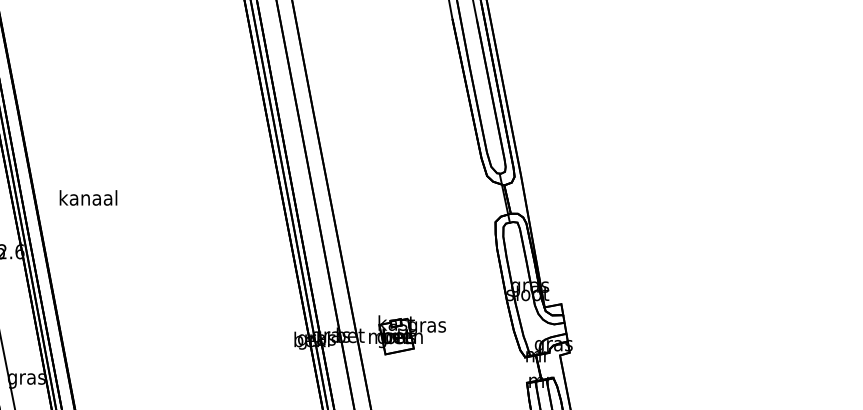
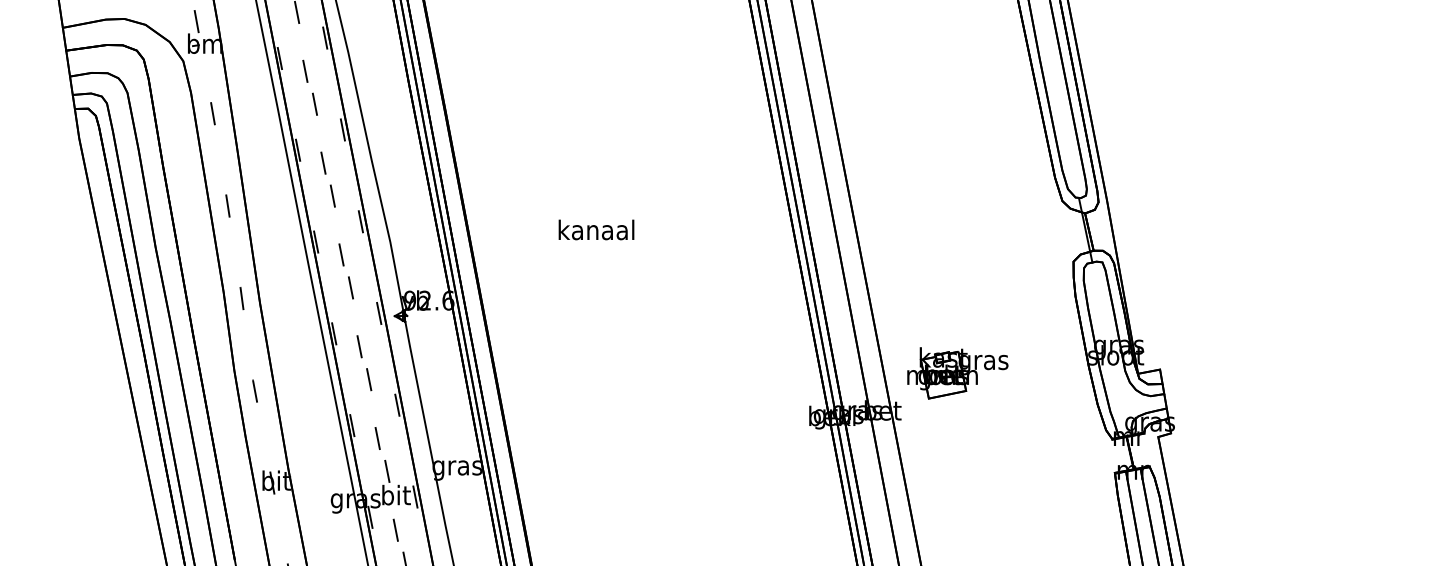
text: (88, 197) -> (596, 229), moved
part: (407, 335) -> (957, 373), moved

